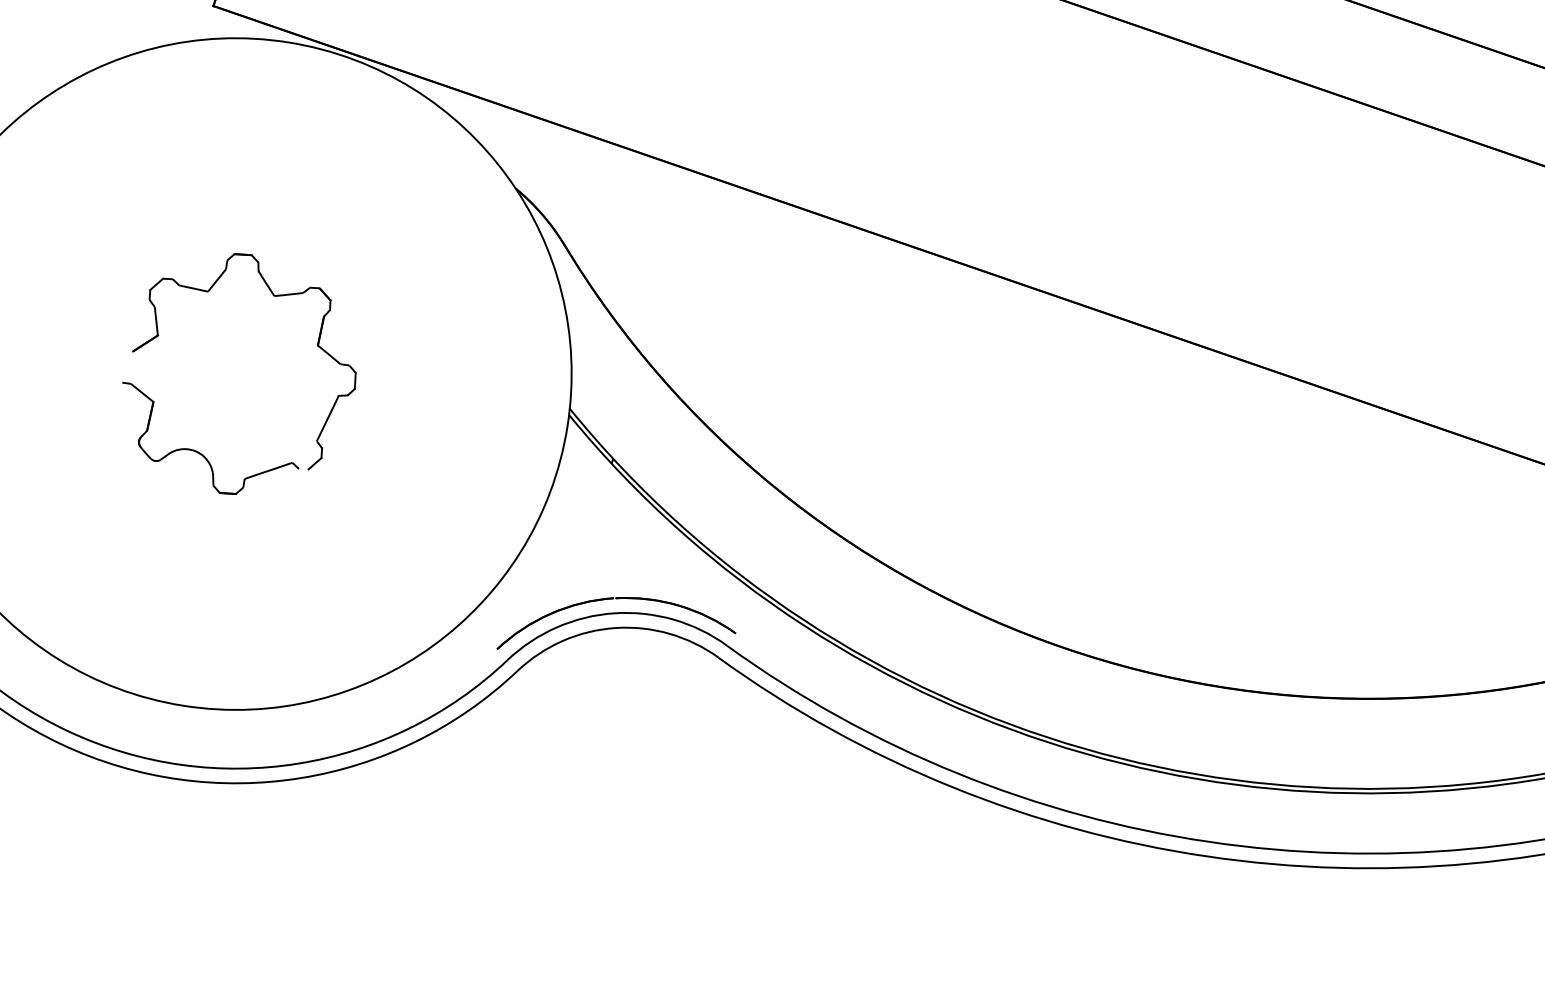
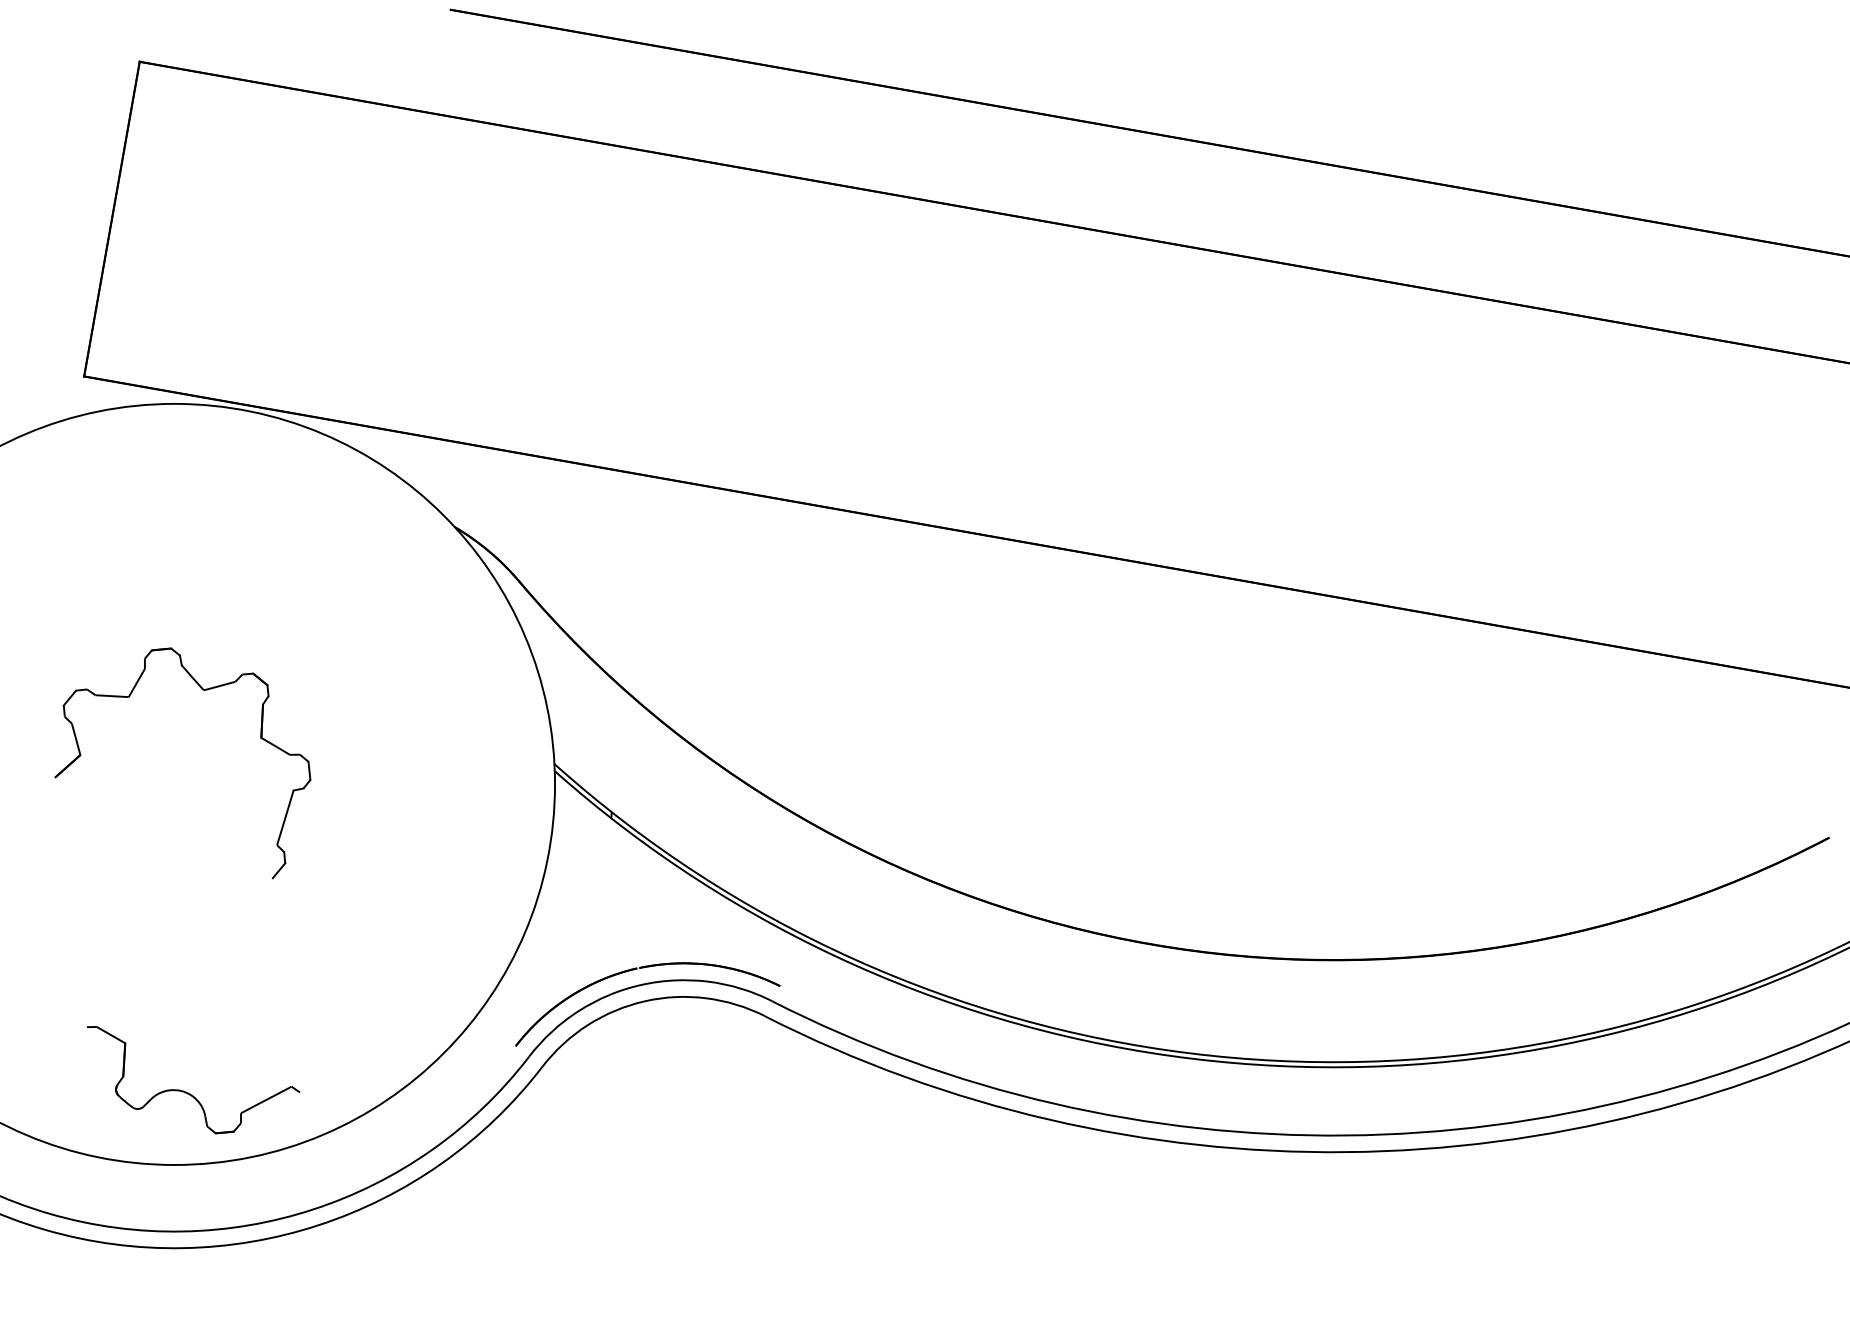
part: (201, 453) -> (188, 1092), moved

